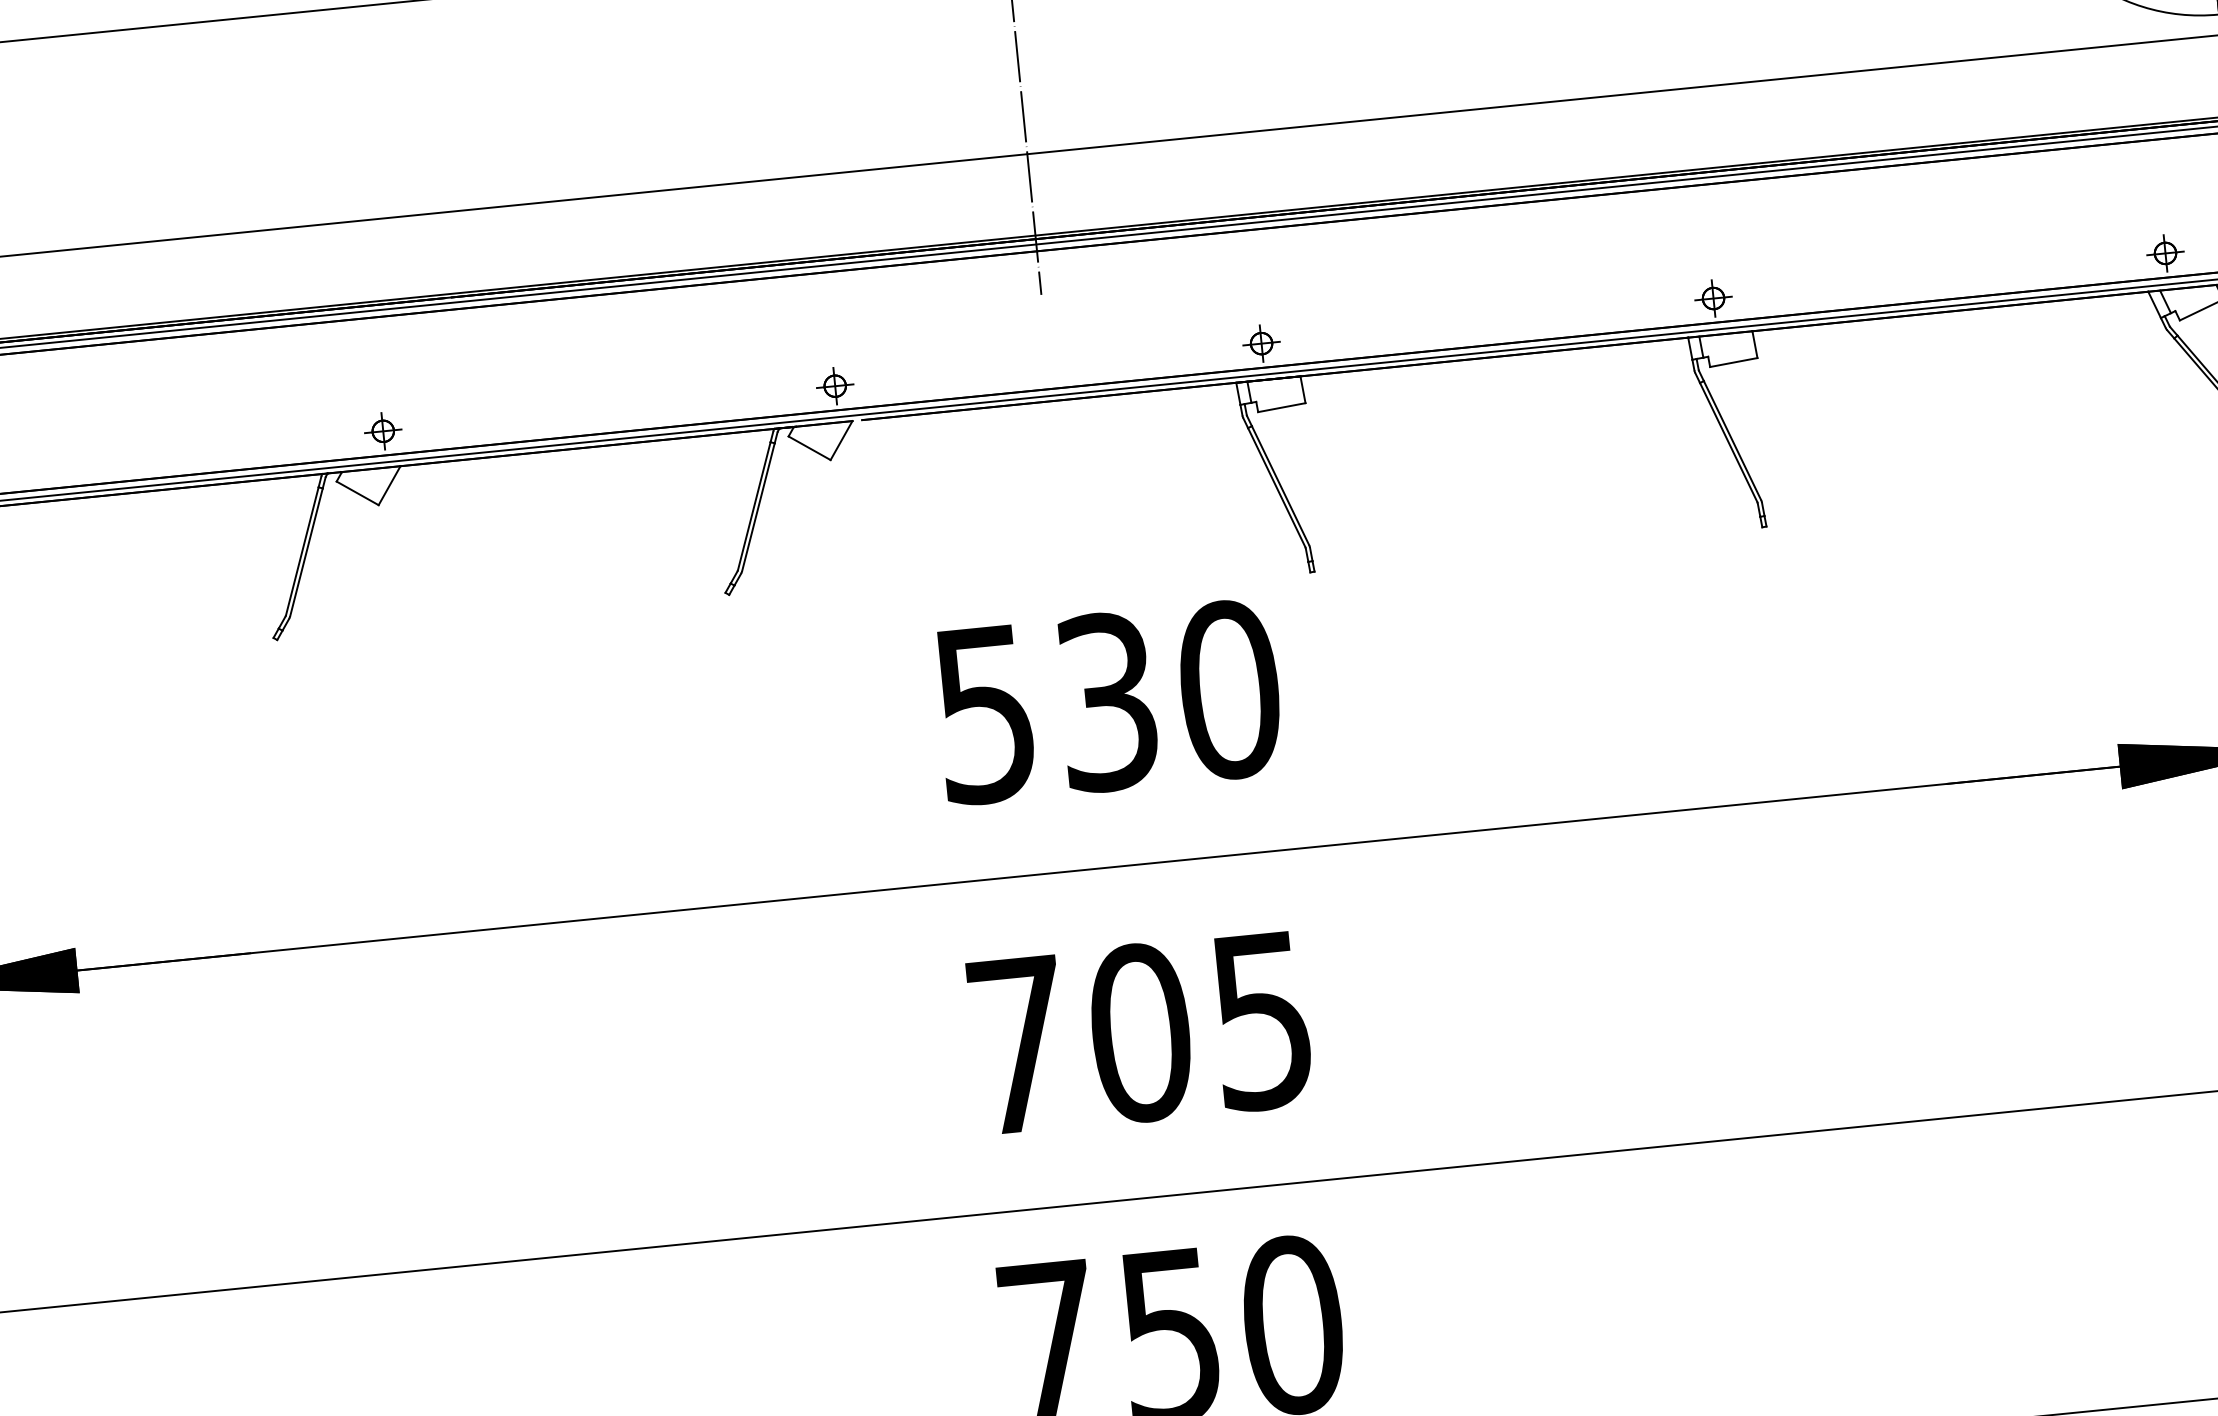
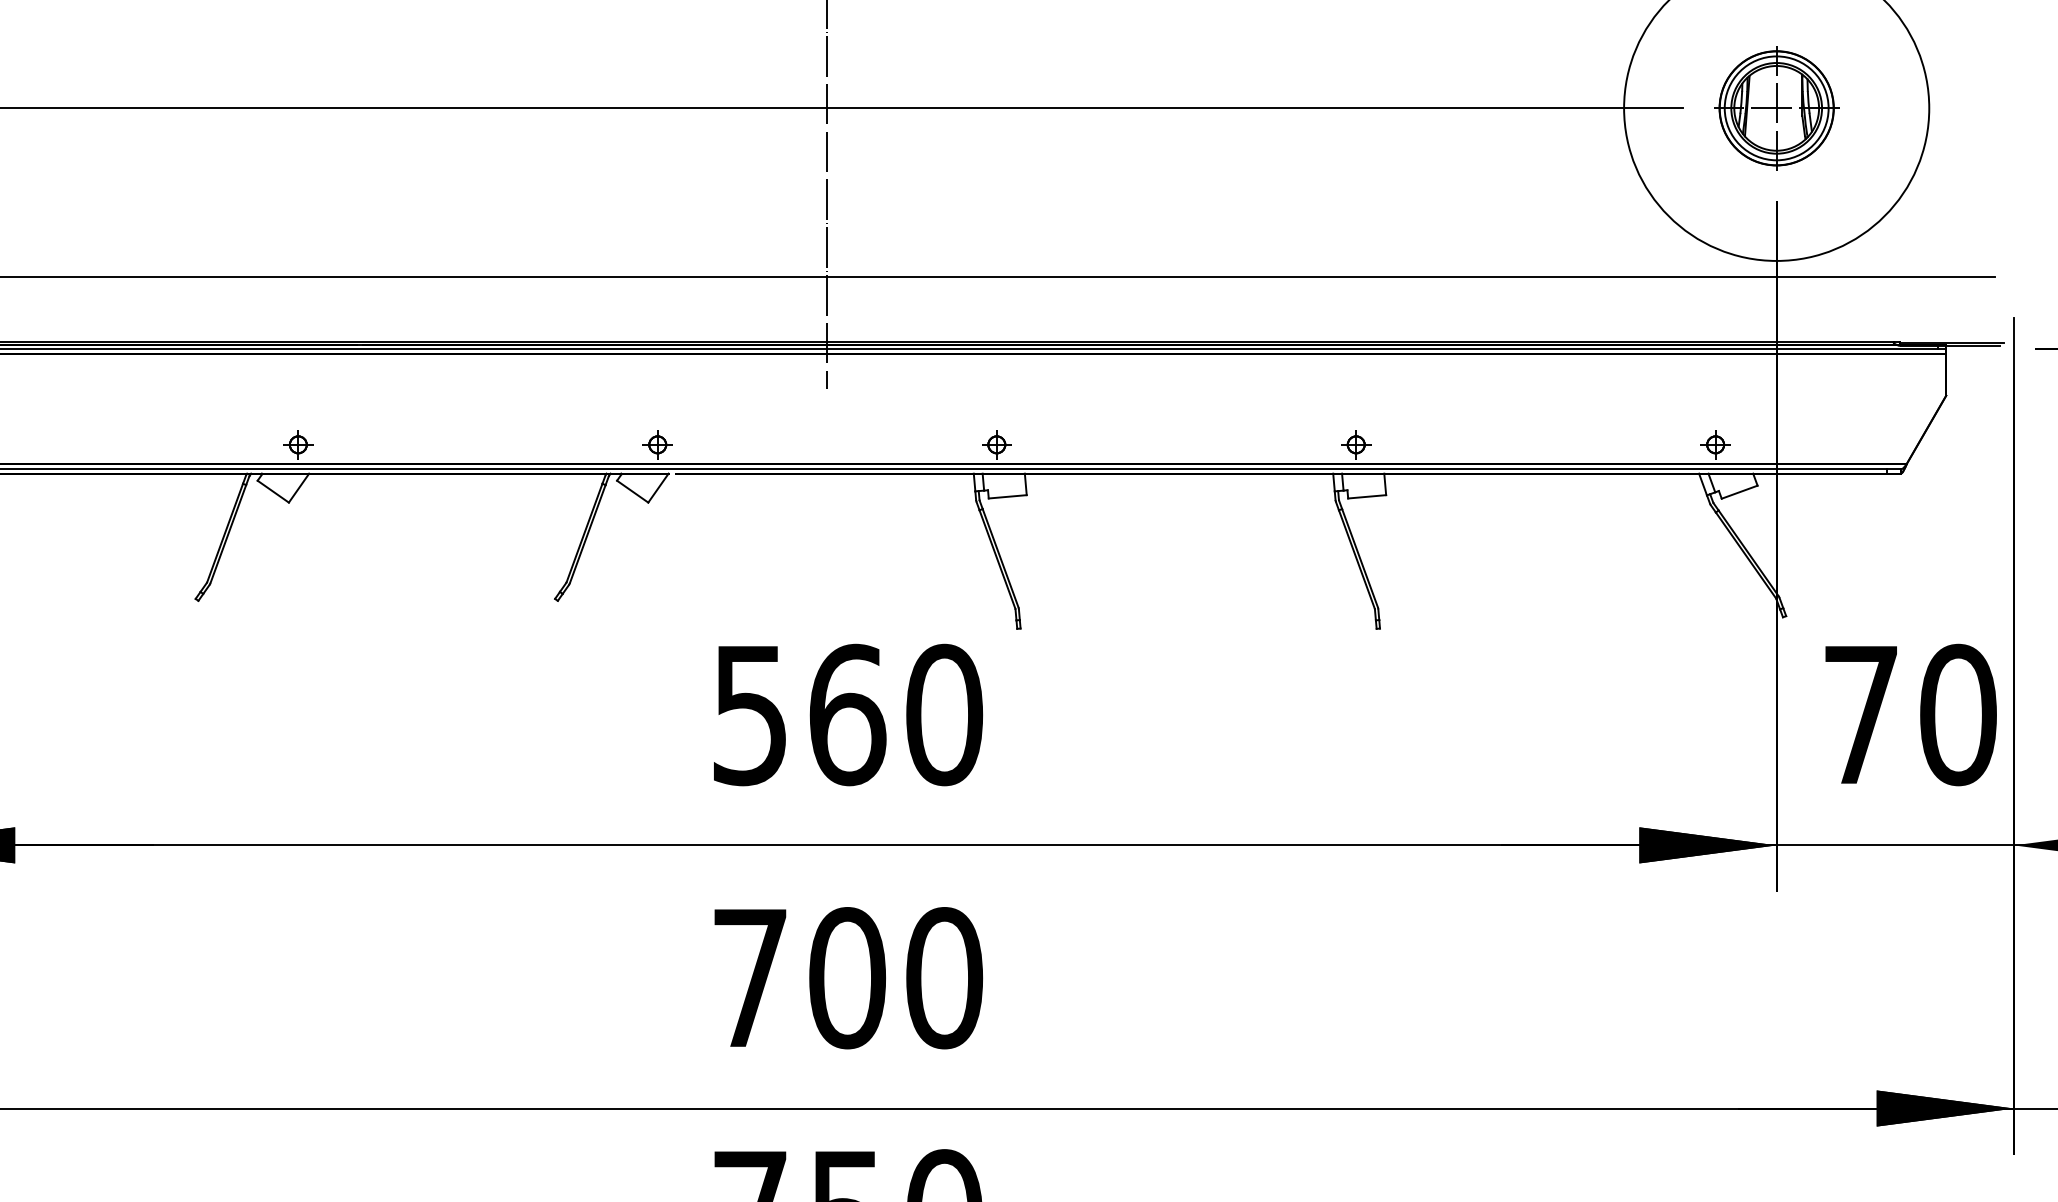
text: (1107, 701) -> (847, 714), 530 -> 560
text: (1262, 1021) -> (944, 978), 705 -> 700

